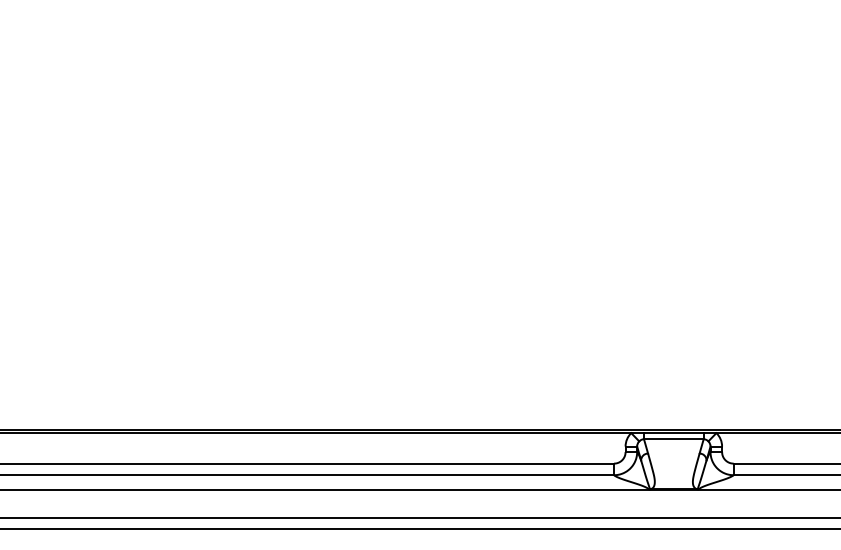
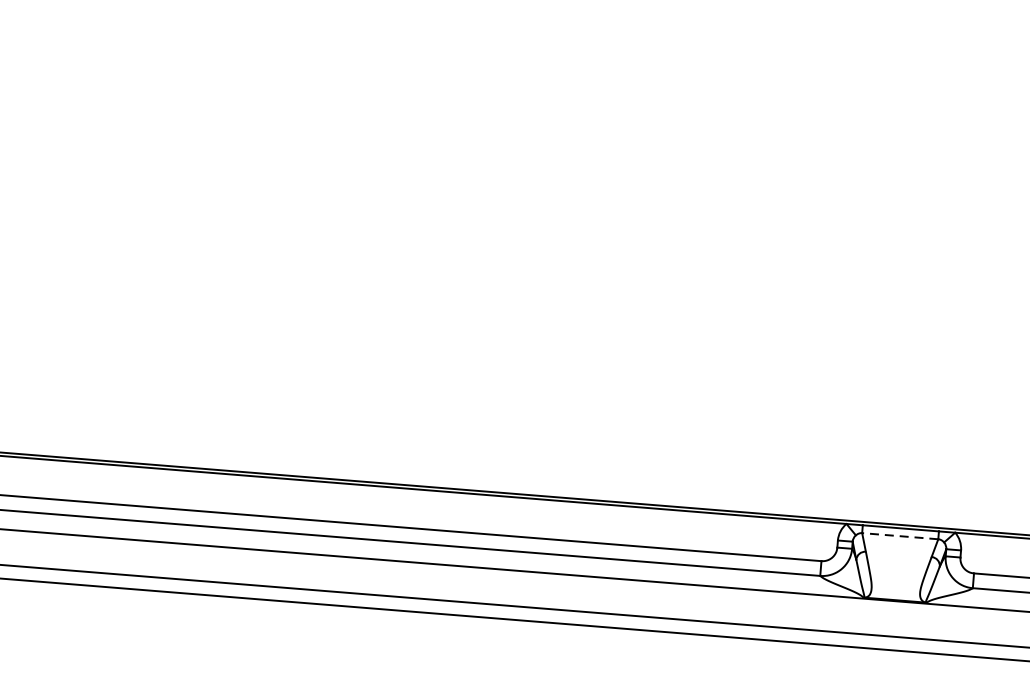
line: (673, 439) -> (899, 536), solid -> dashed

